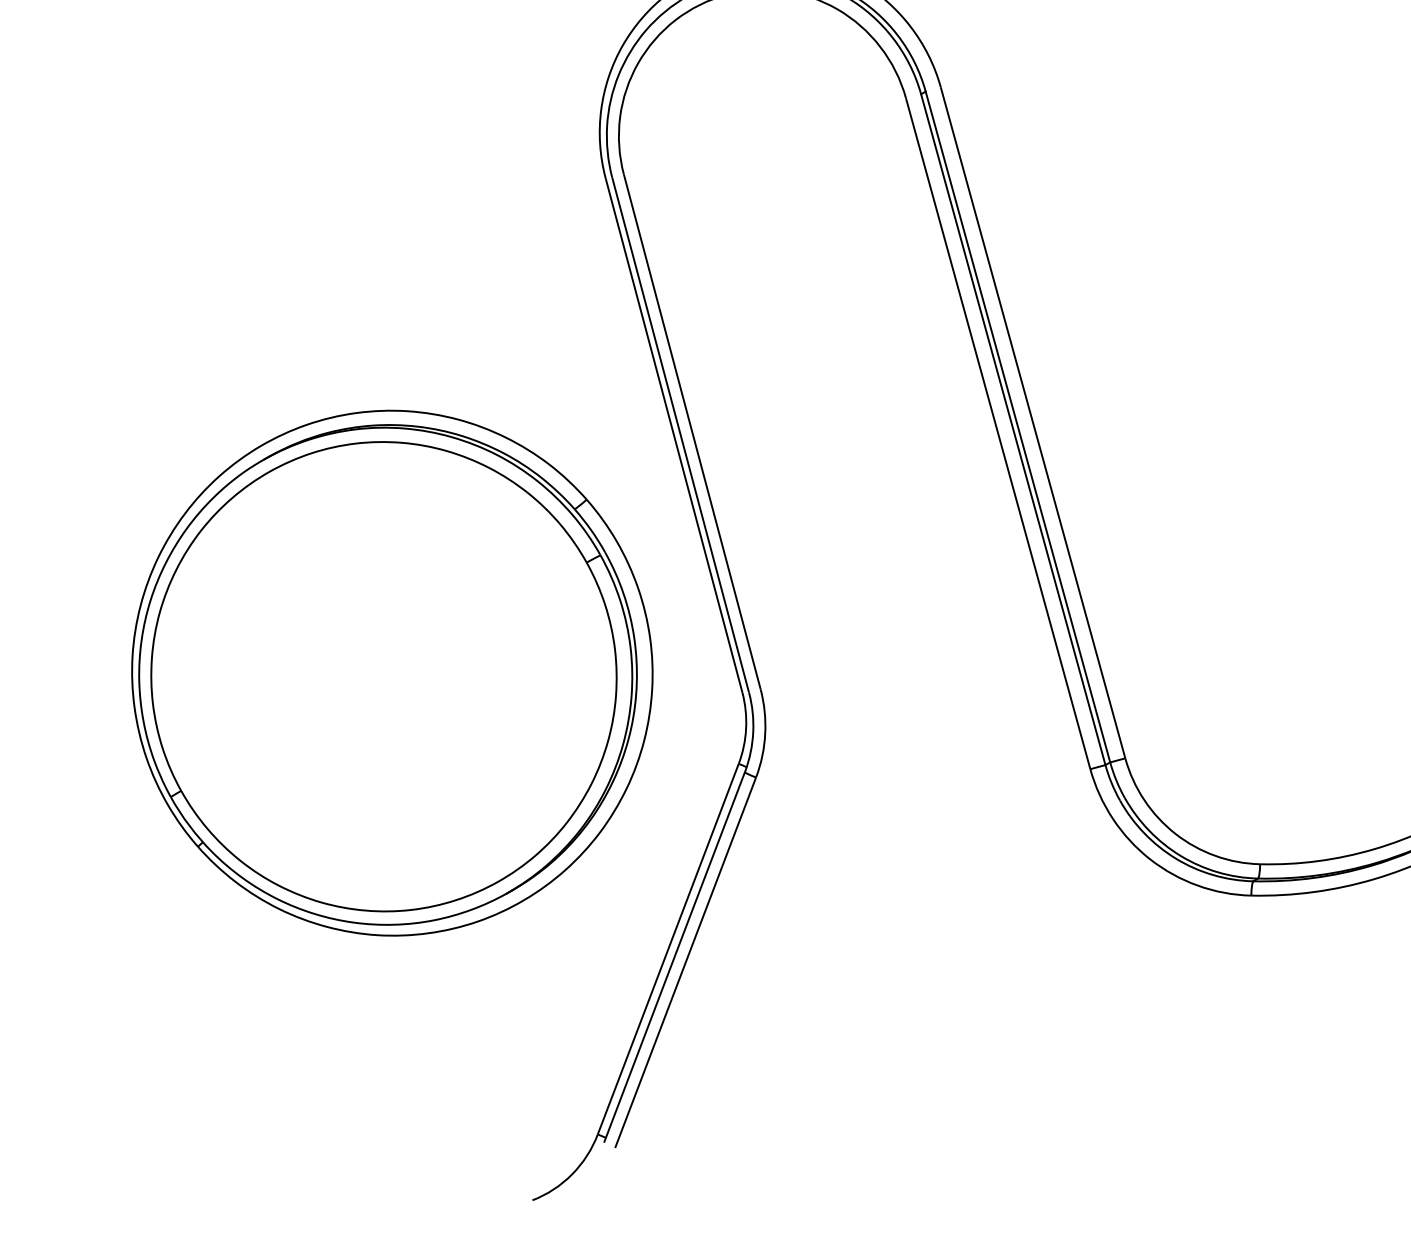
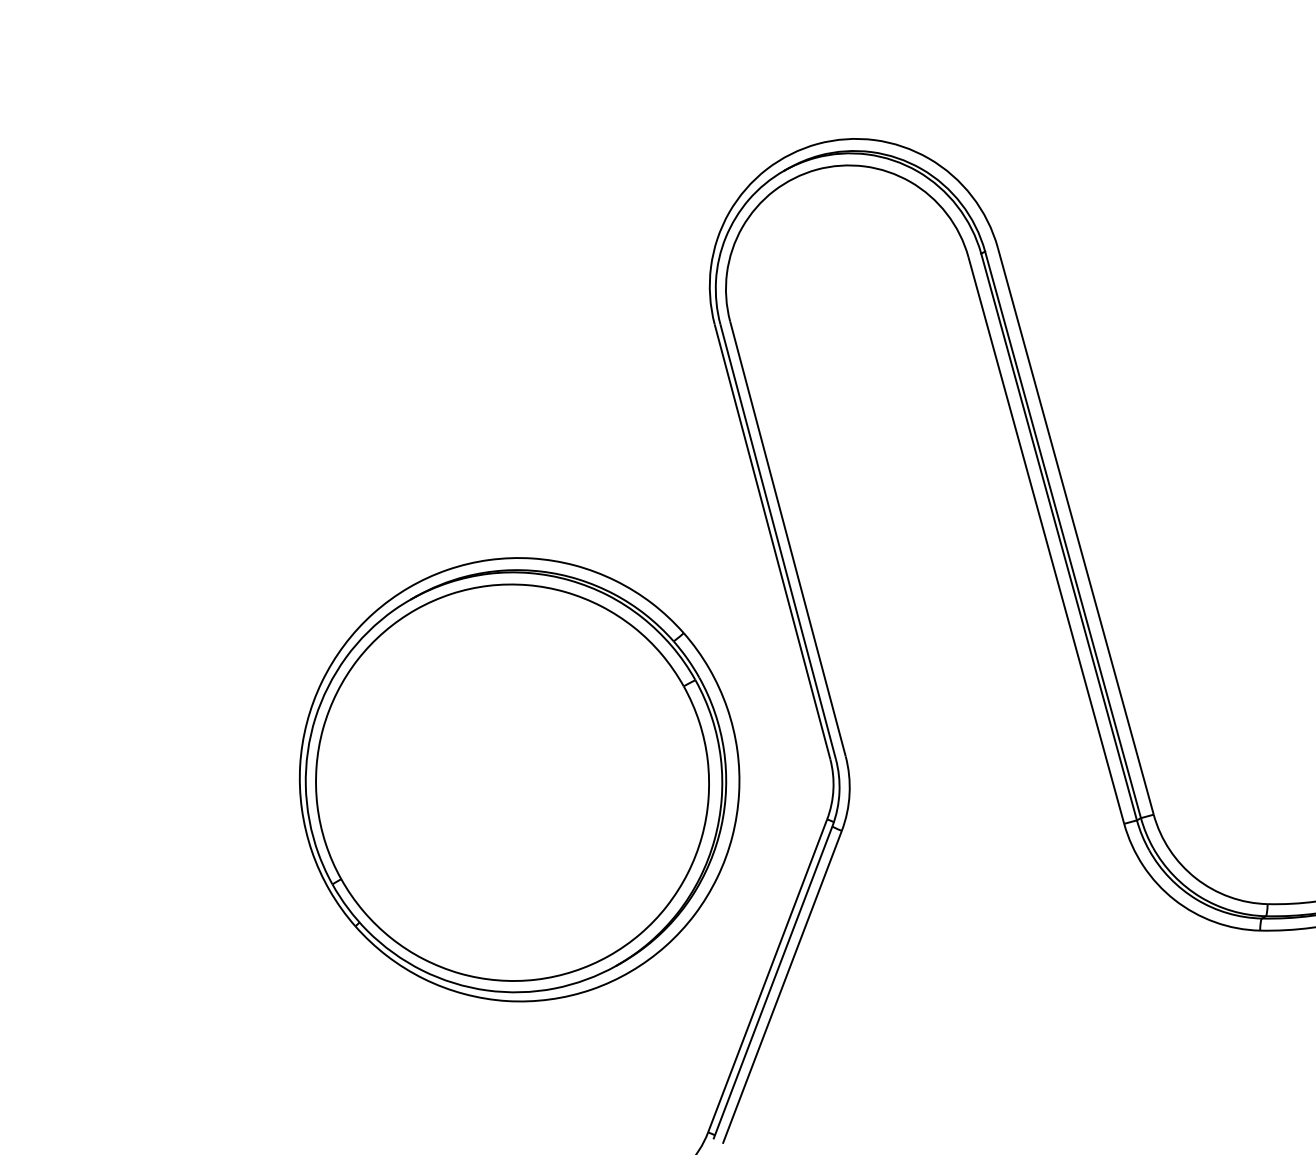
part: (392, 672) -> (519, 779), moved

